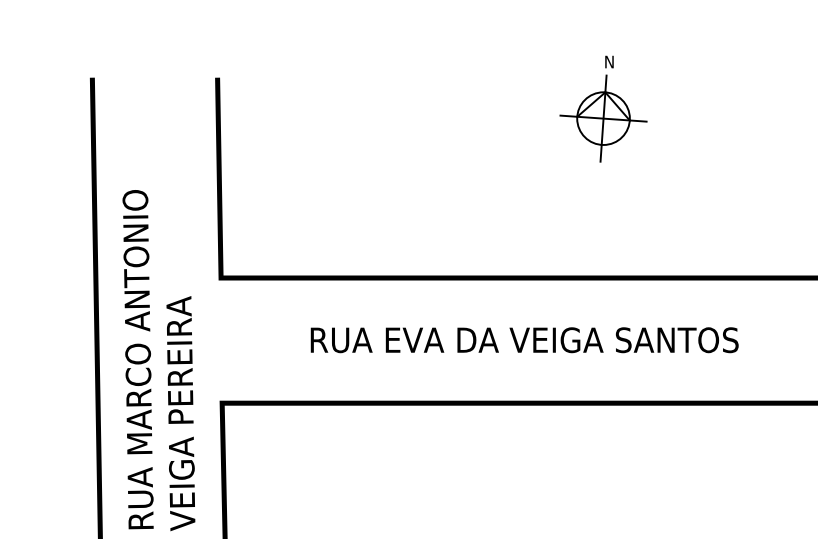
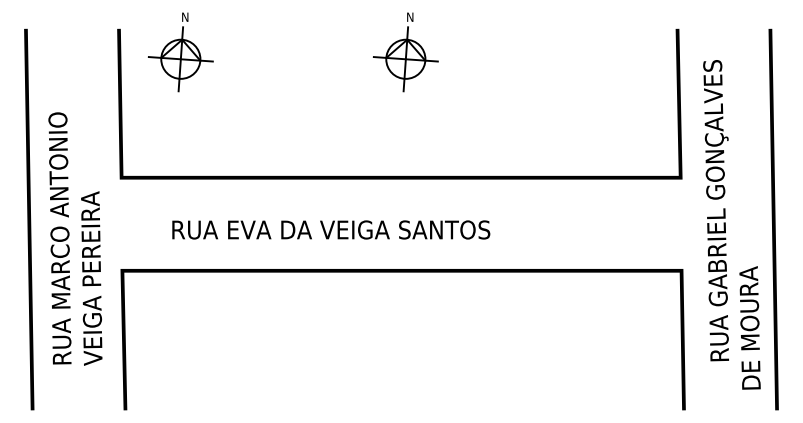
part: (300, 109) -> (180, 52), added
text: (525, 339) -> (331, 229), moved

